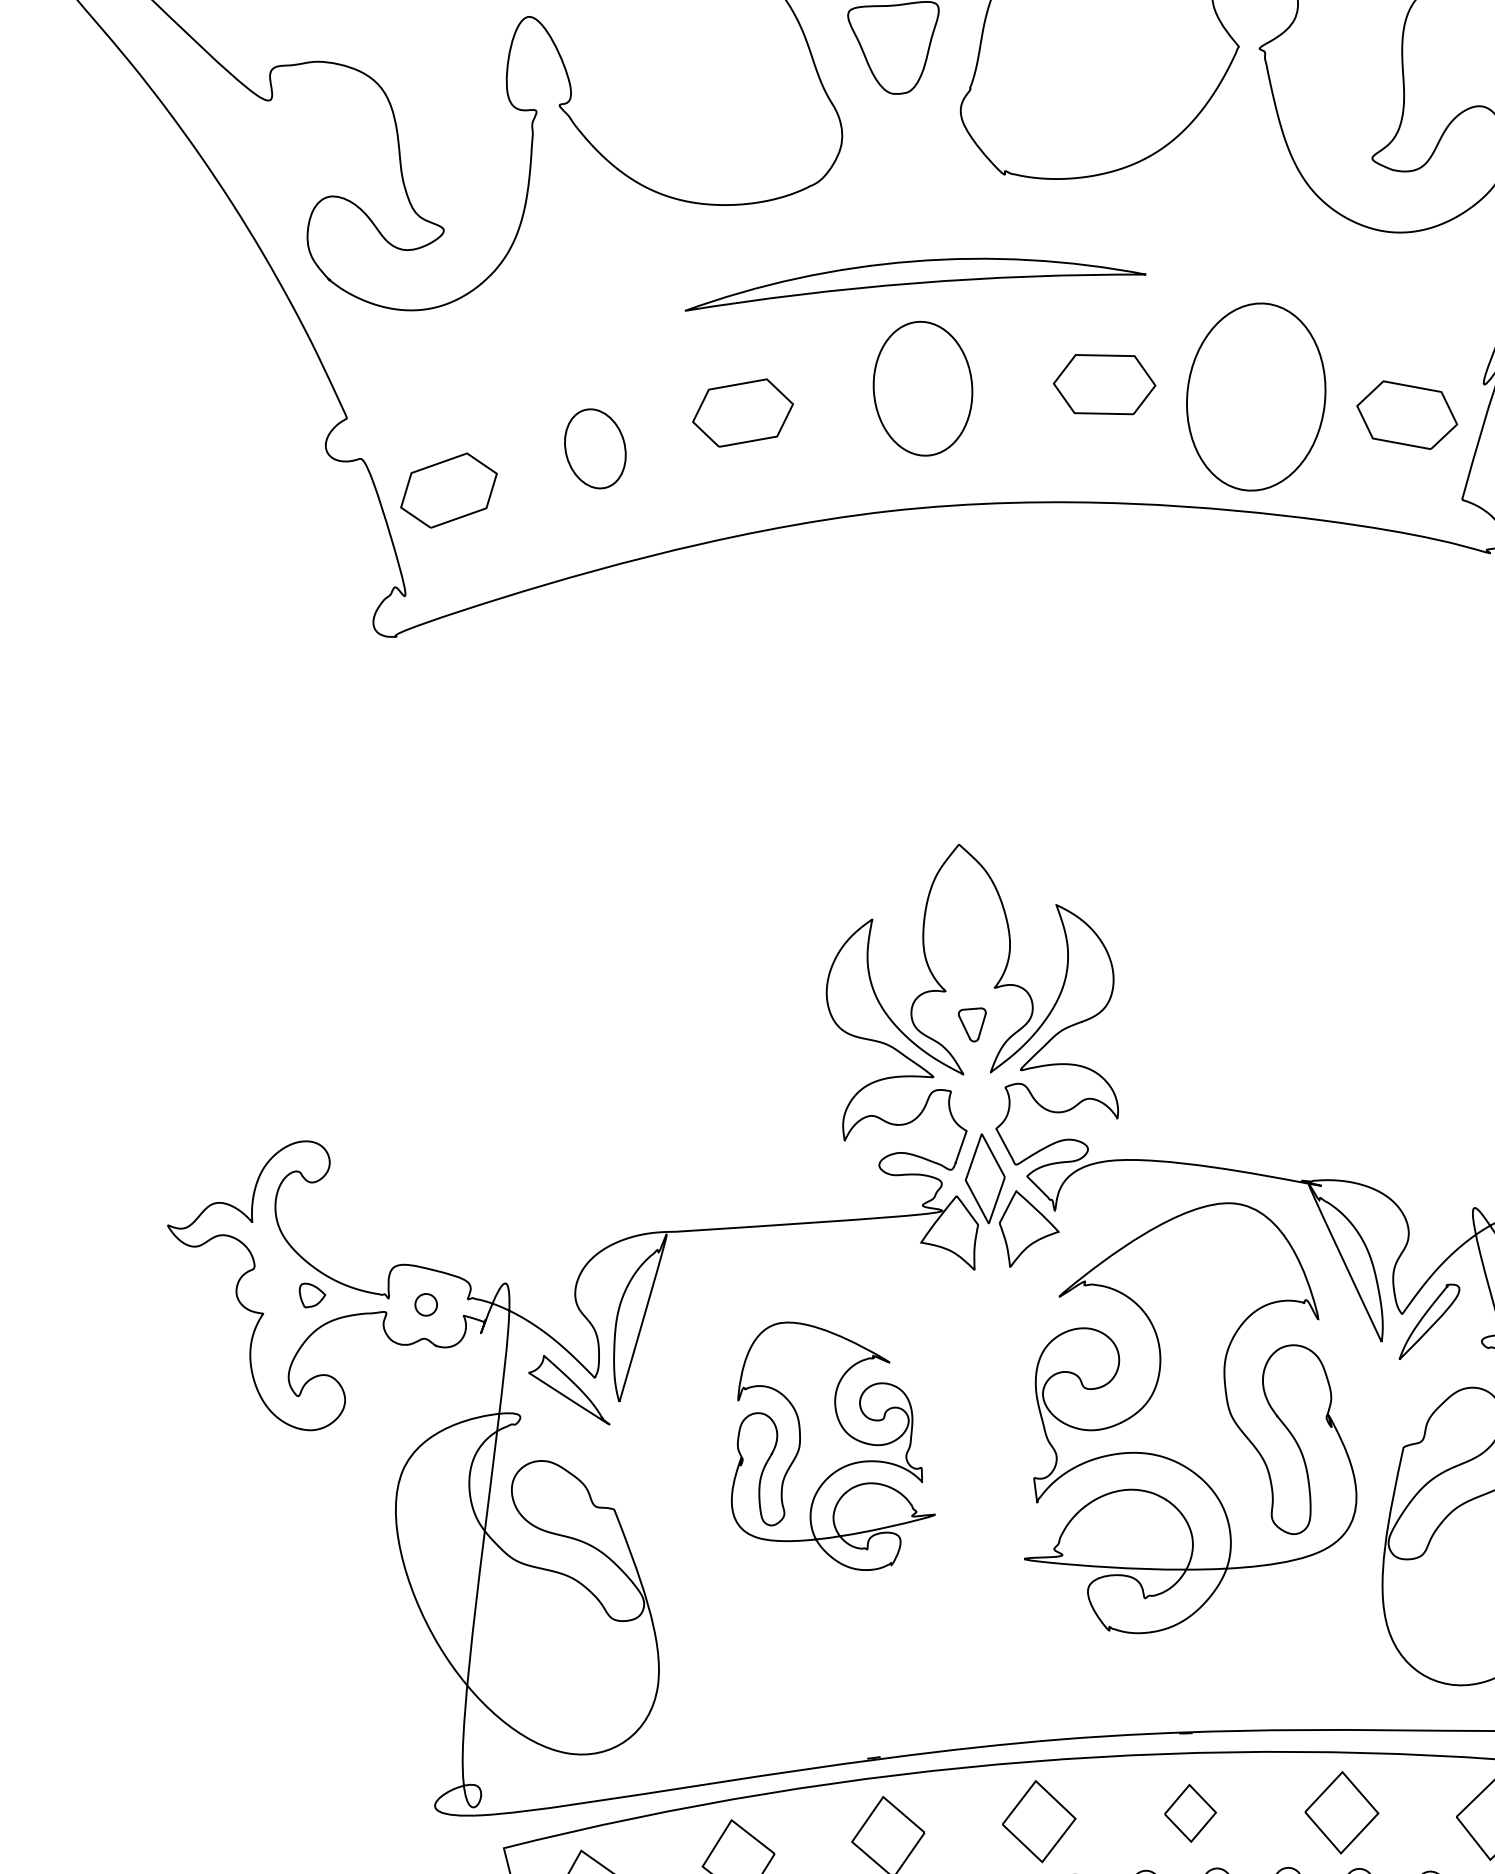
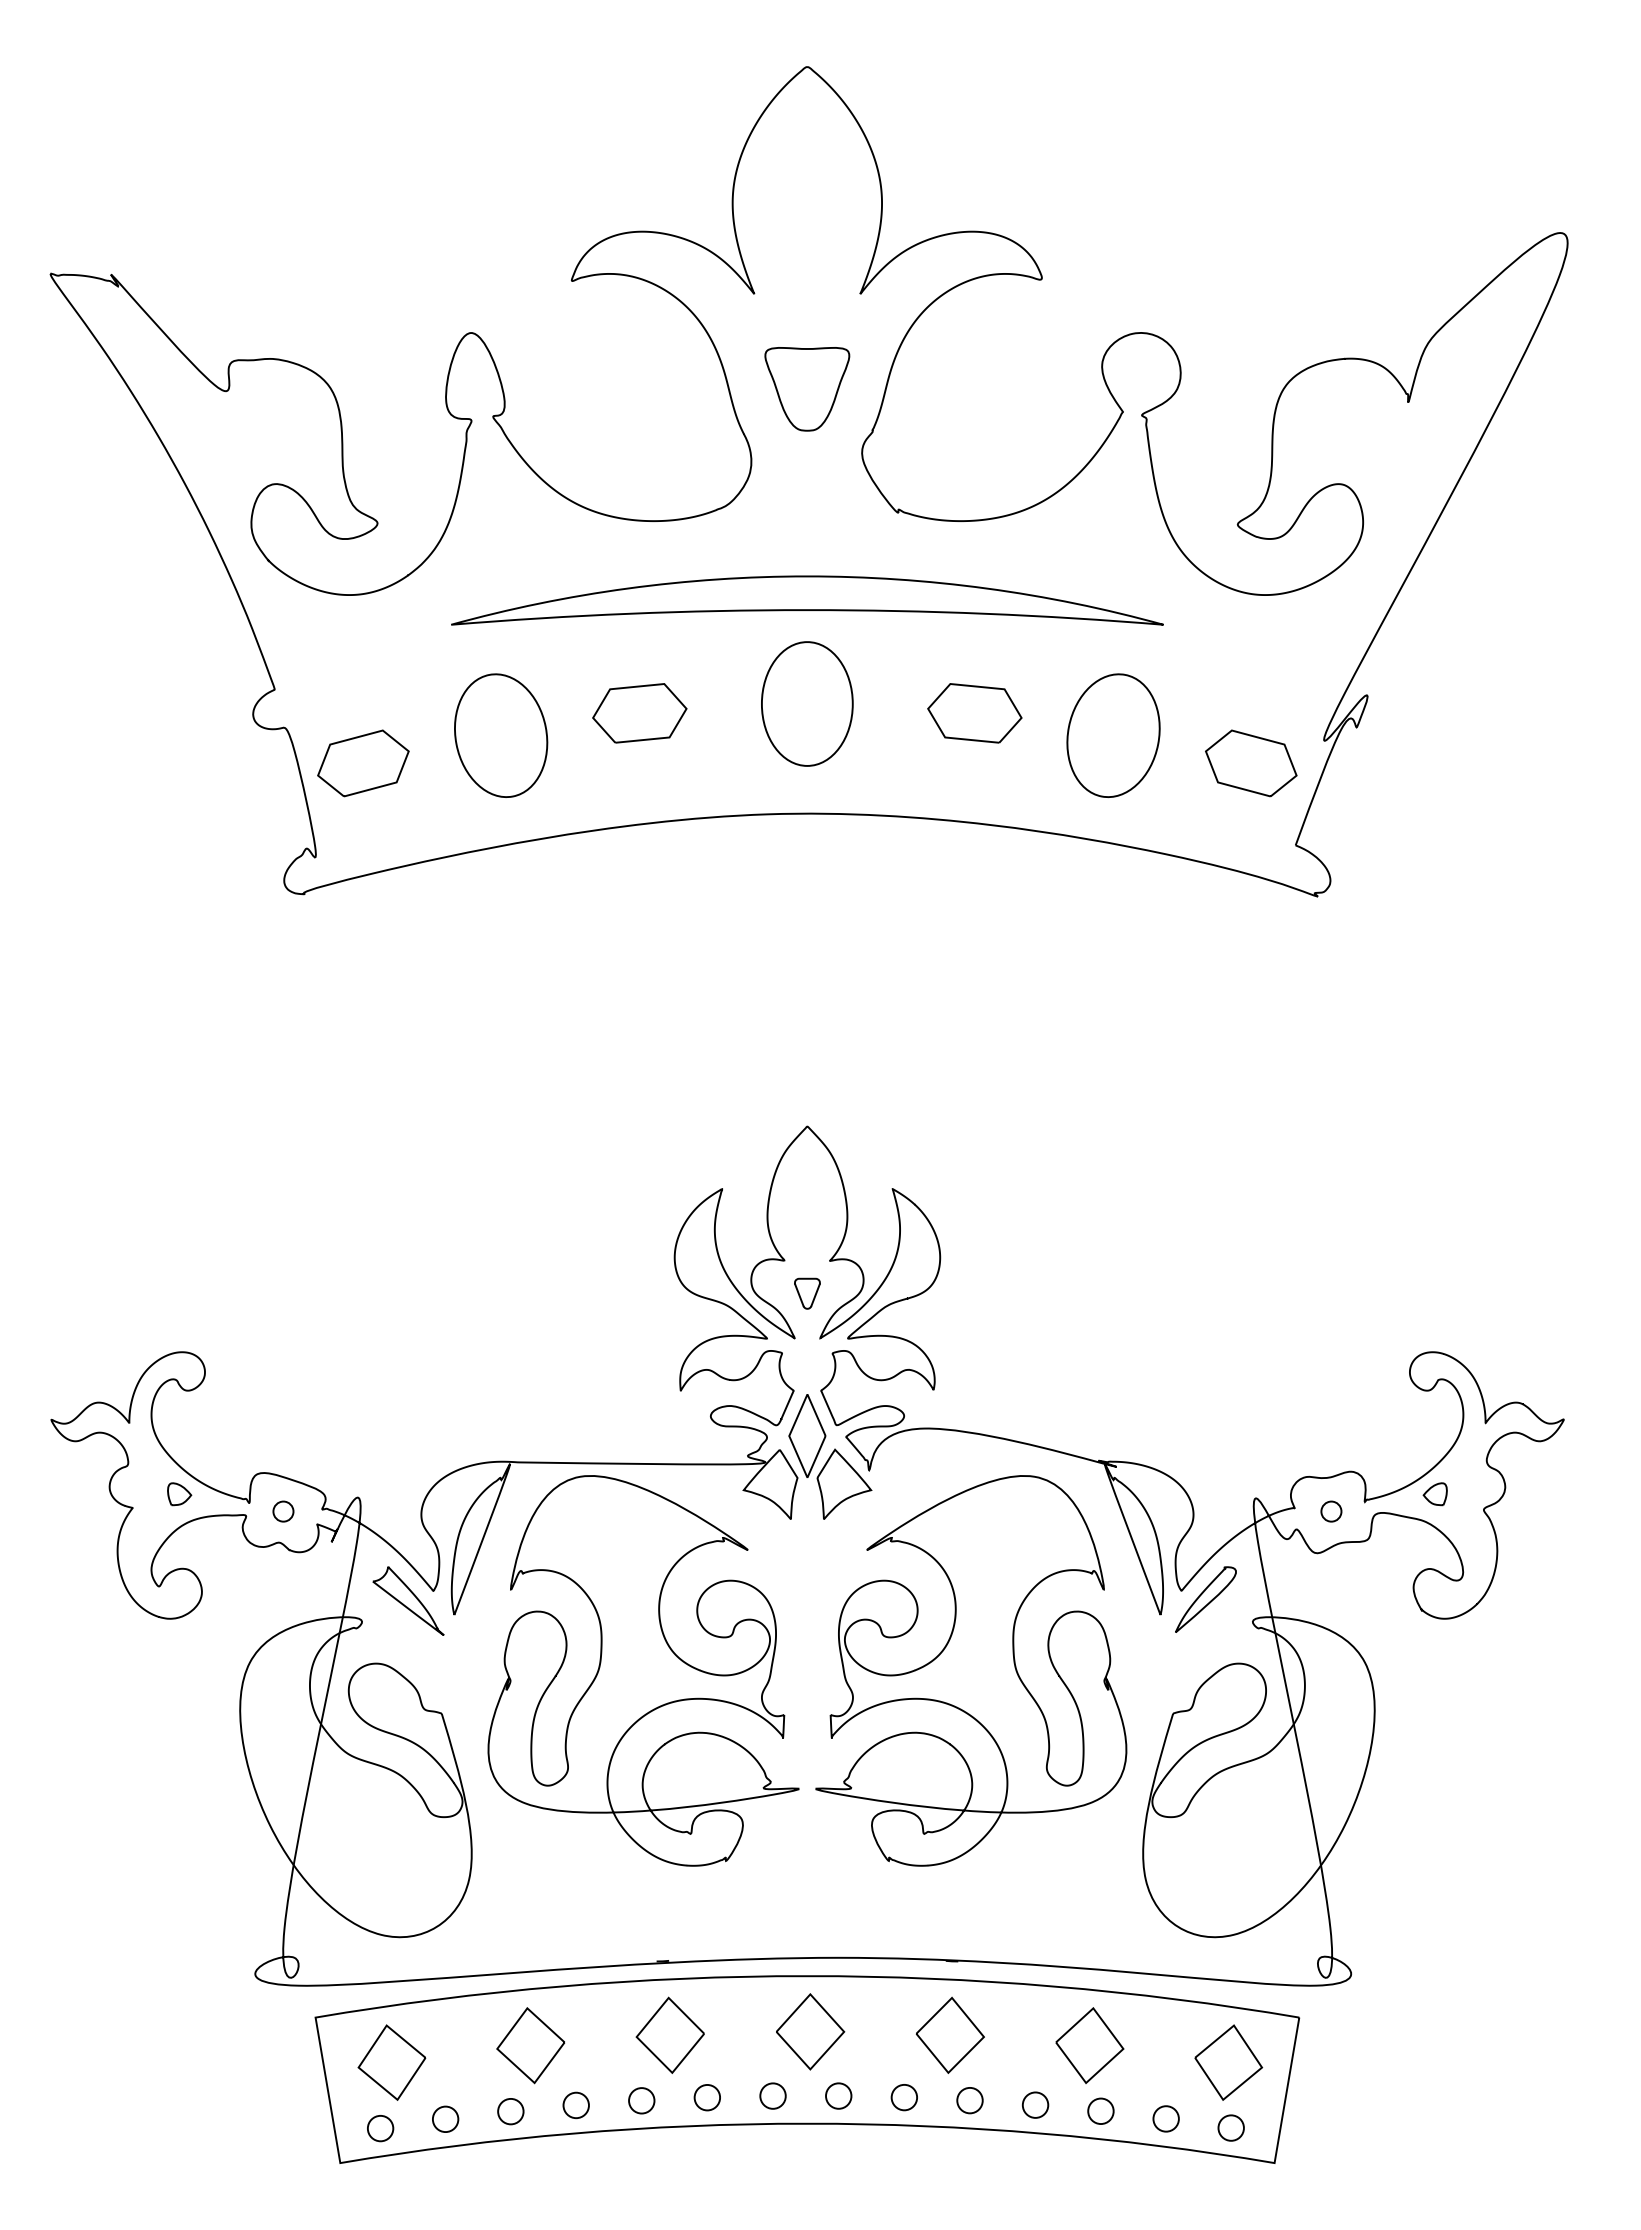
part: (914, 277) -> (807, 600), size x1.67
part: (1256, 396) -> (1113, 735), size x0.71
part: (595, 448) -> (501, 735), size x1.67
part: (828, 1445) -> (643, 1670), size x1.67
part: (1190, 1812) -> (950, 2034), size x1.43

